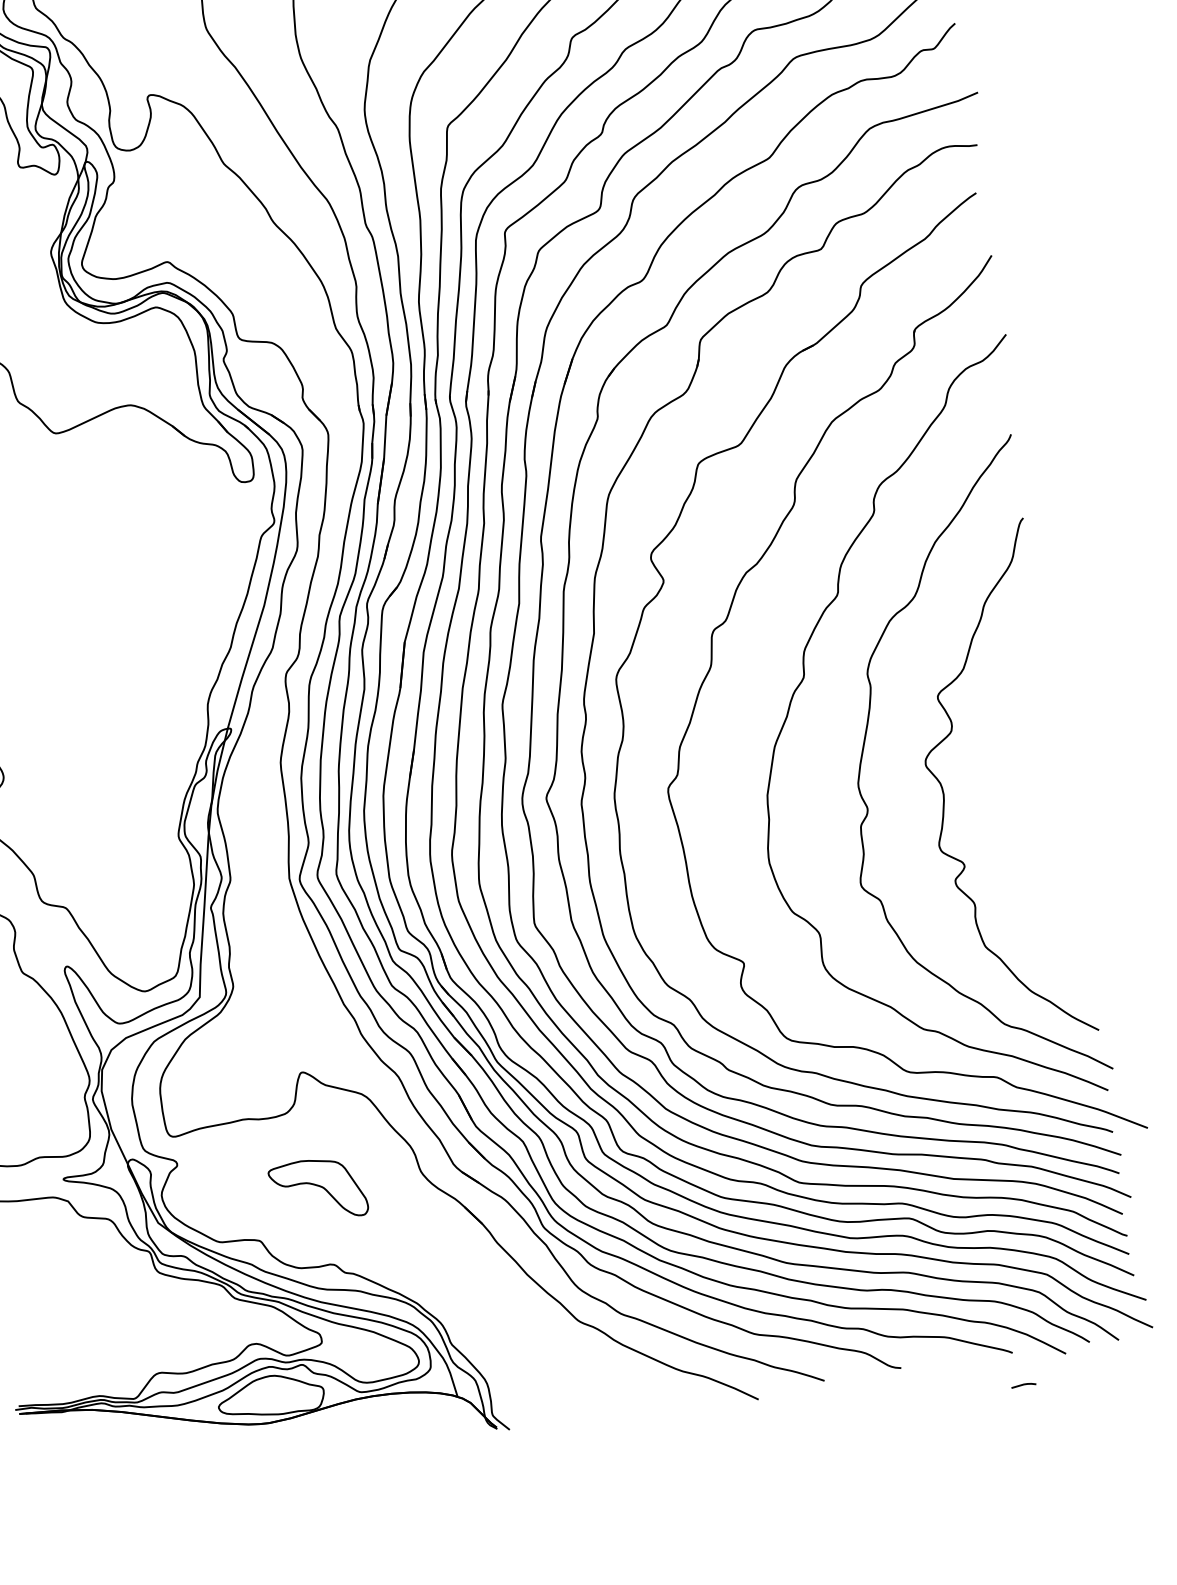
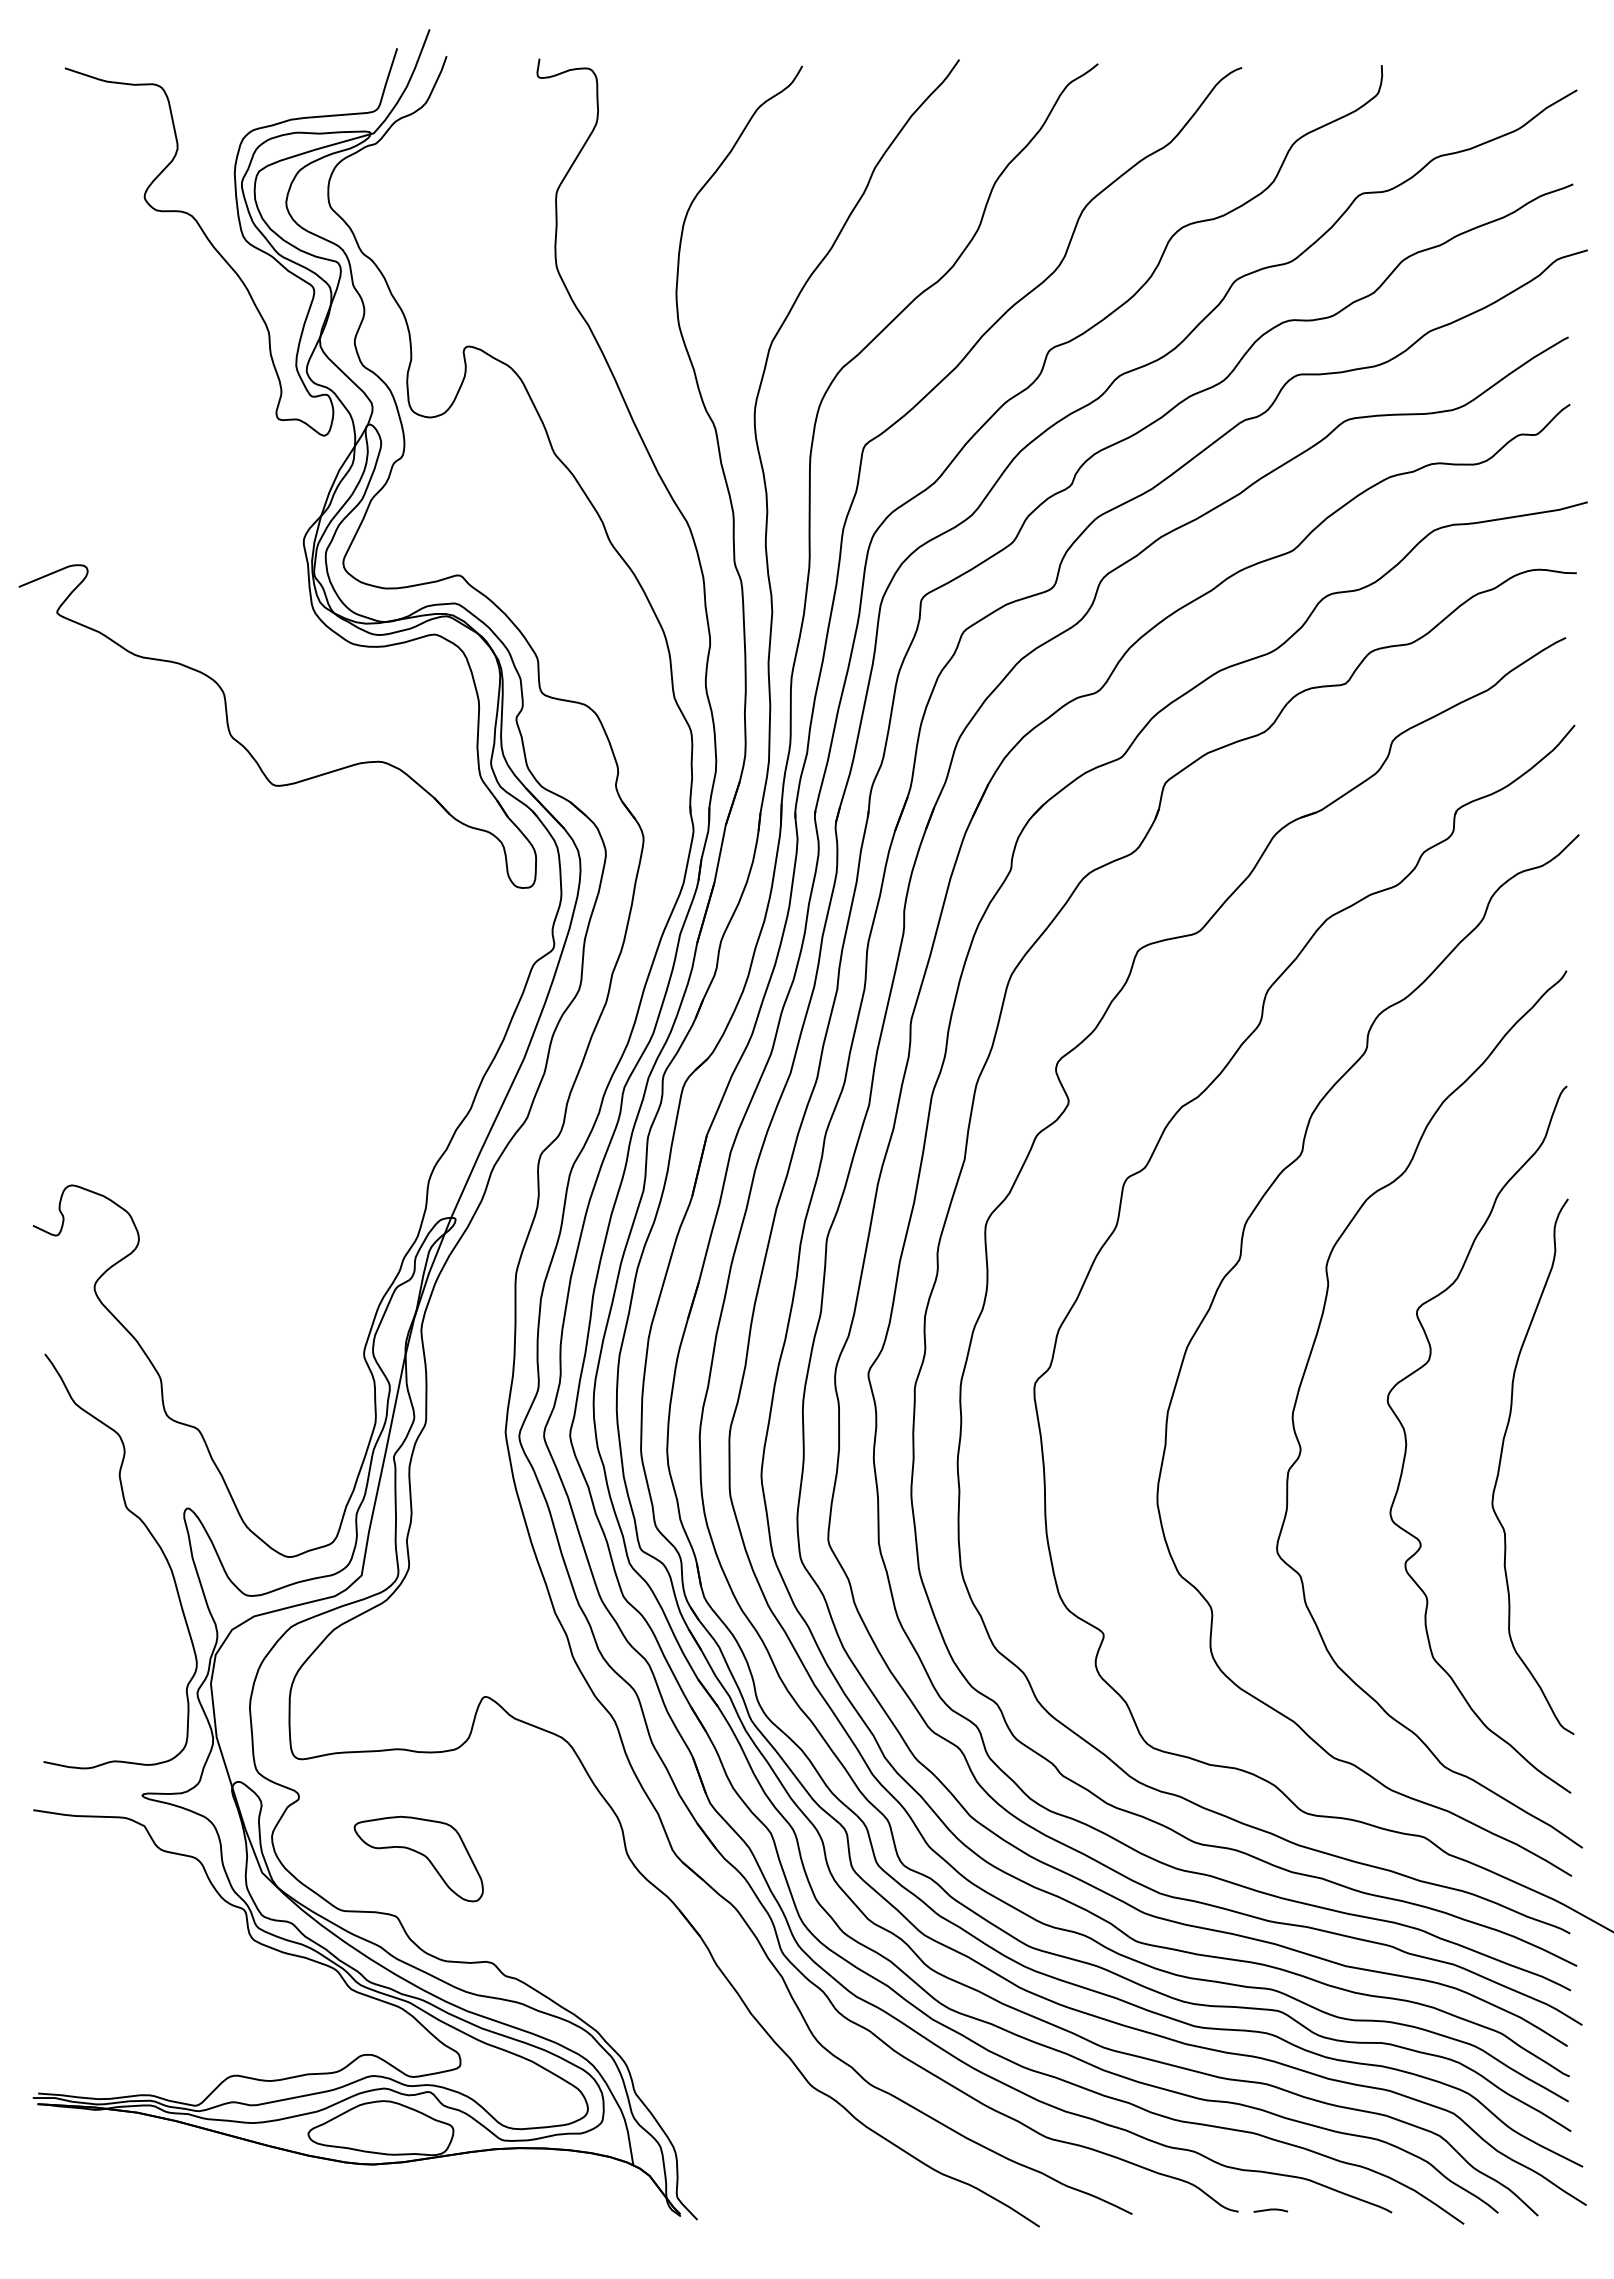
curve: (1014, 796) -> (1501, 1460), added
part: (318, 1189) -> (418, 1858), moved
line: (1023, 1385) -> (1270, 2210), moved

